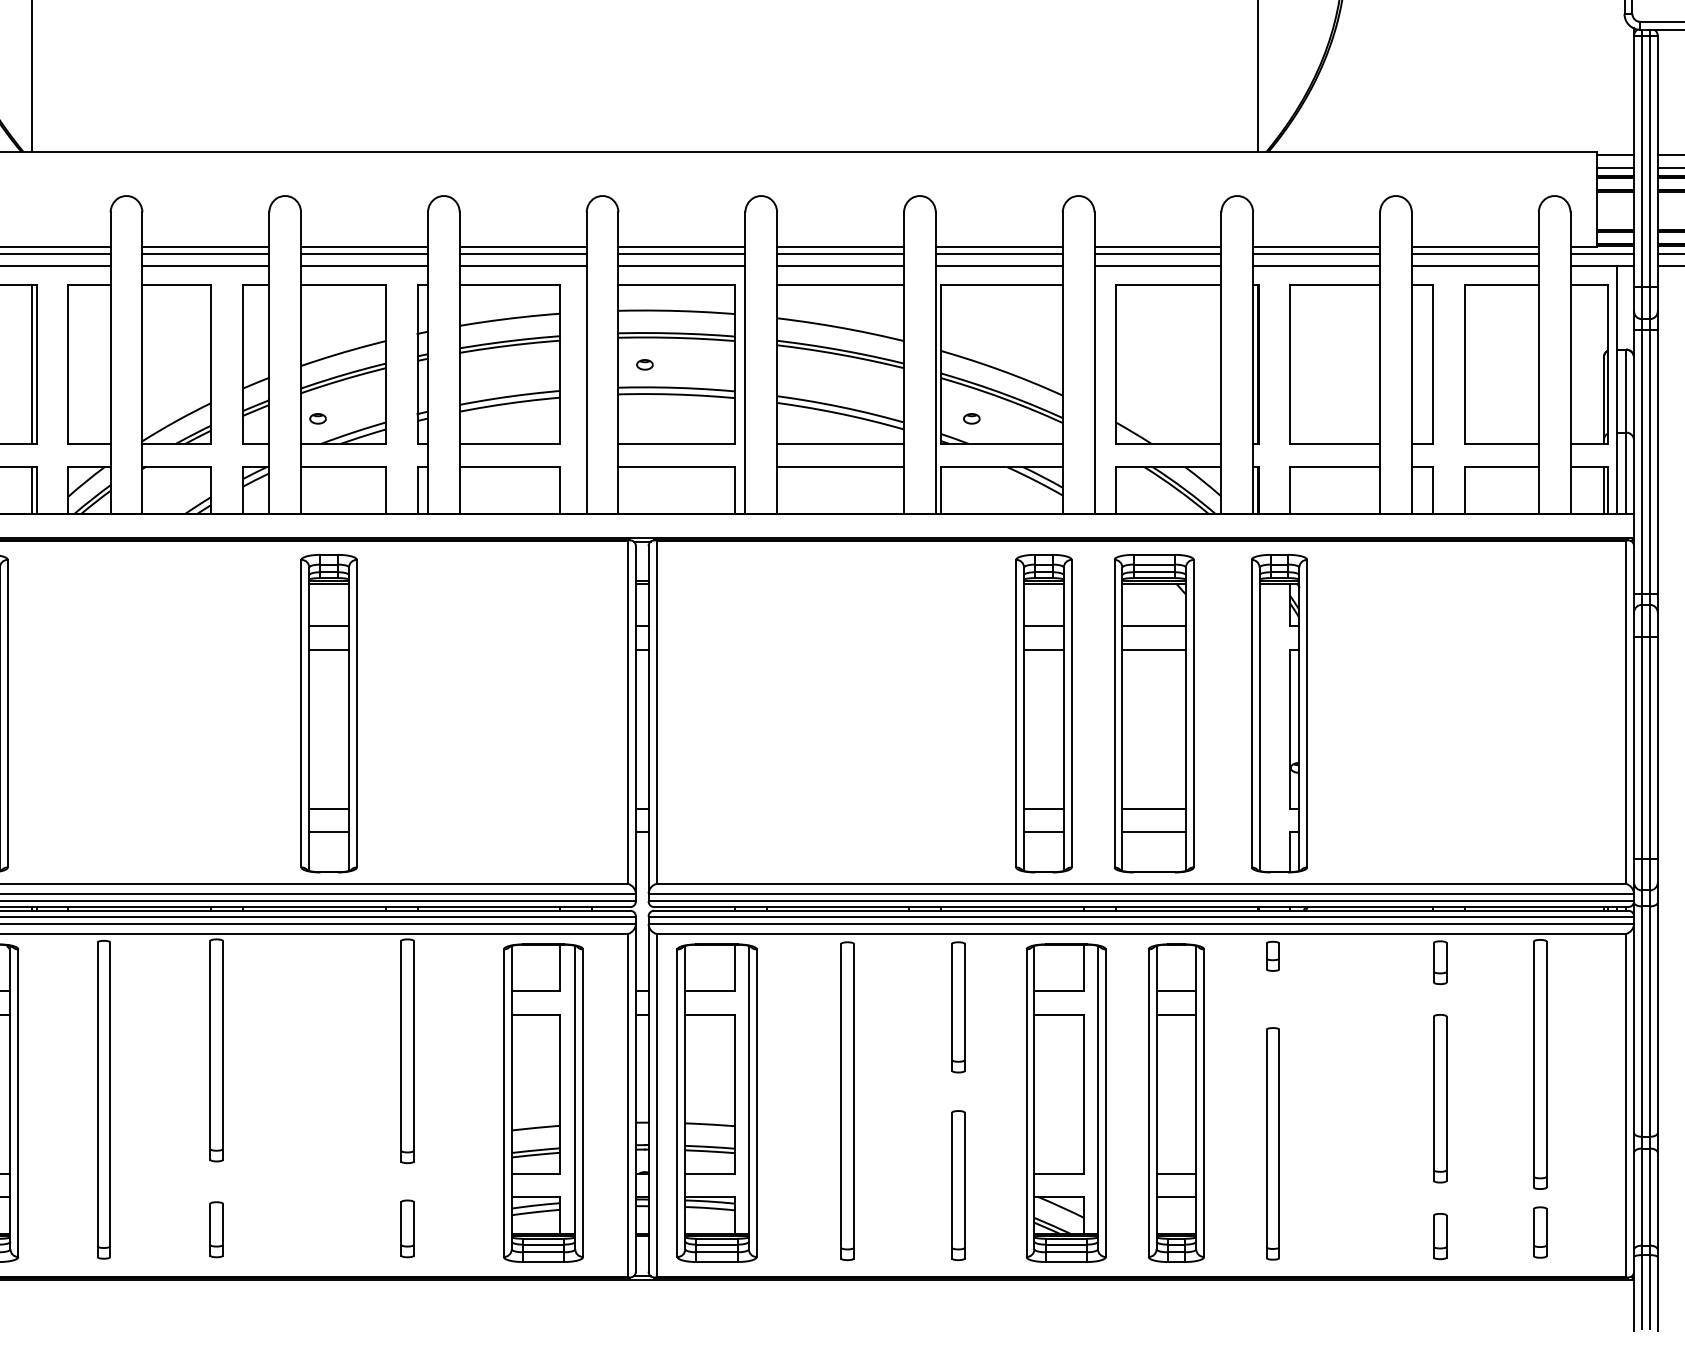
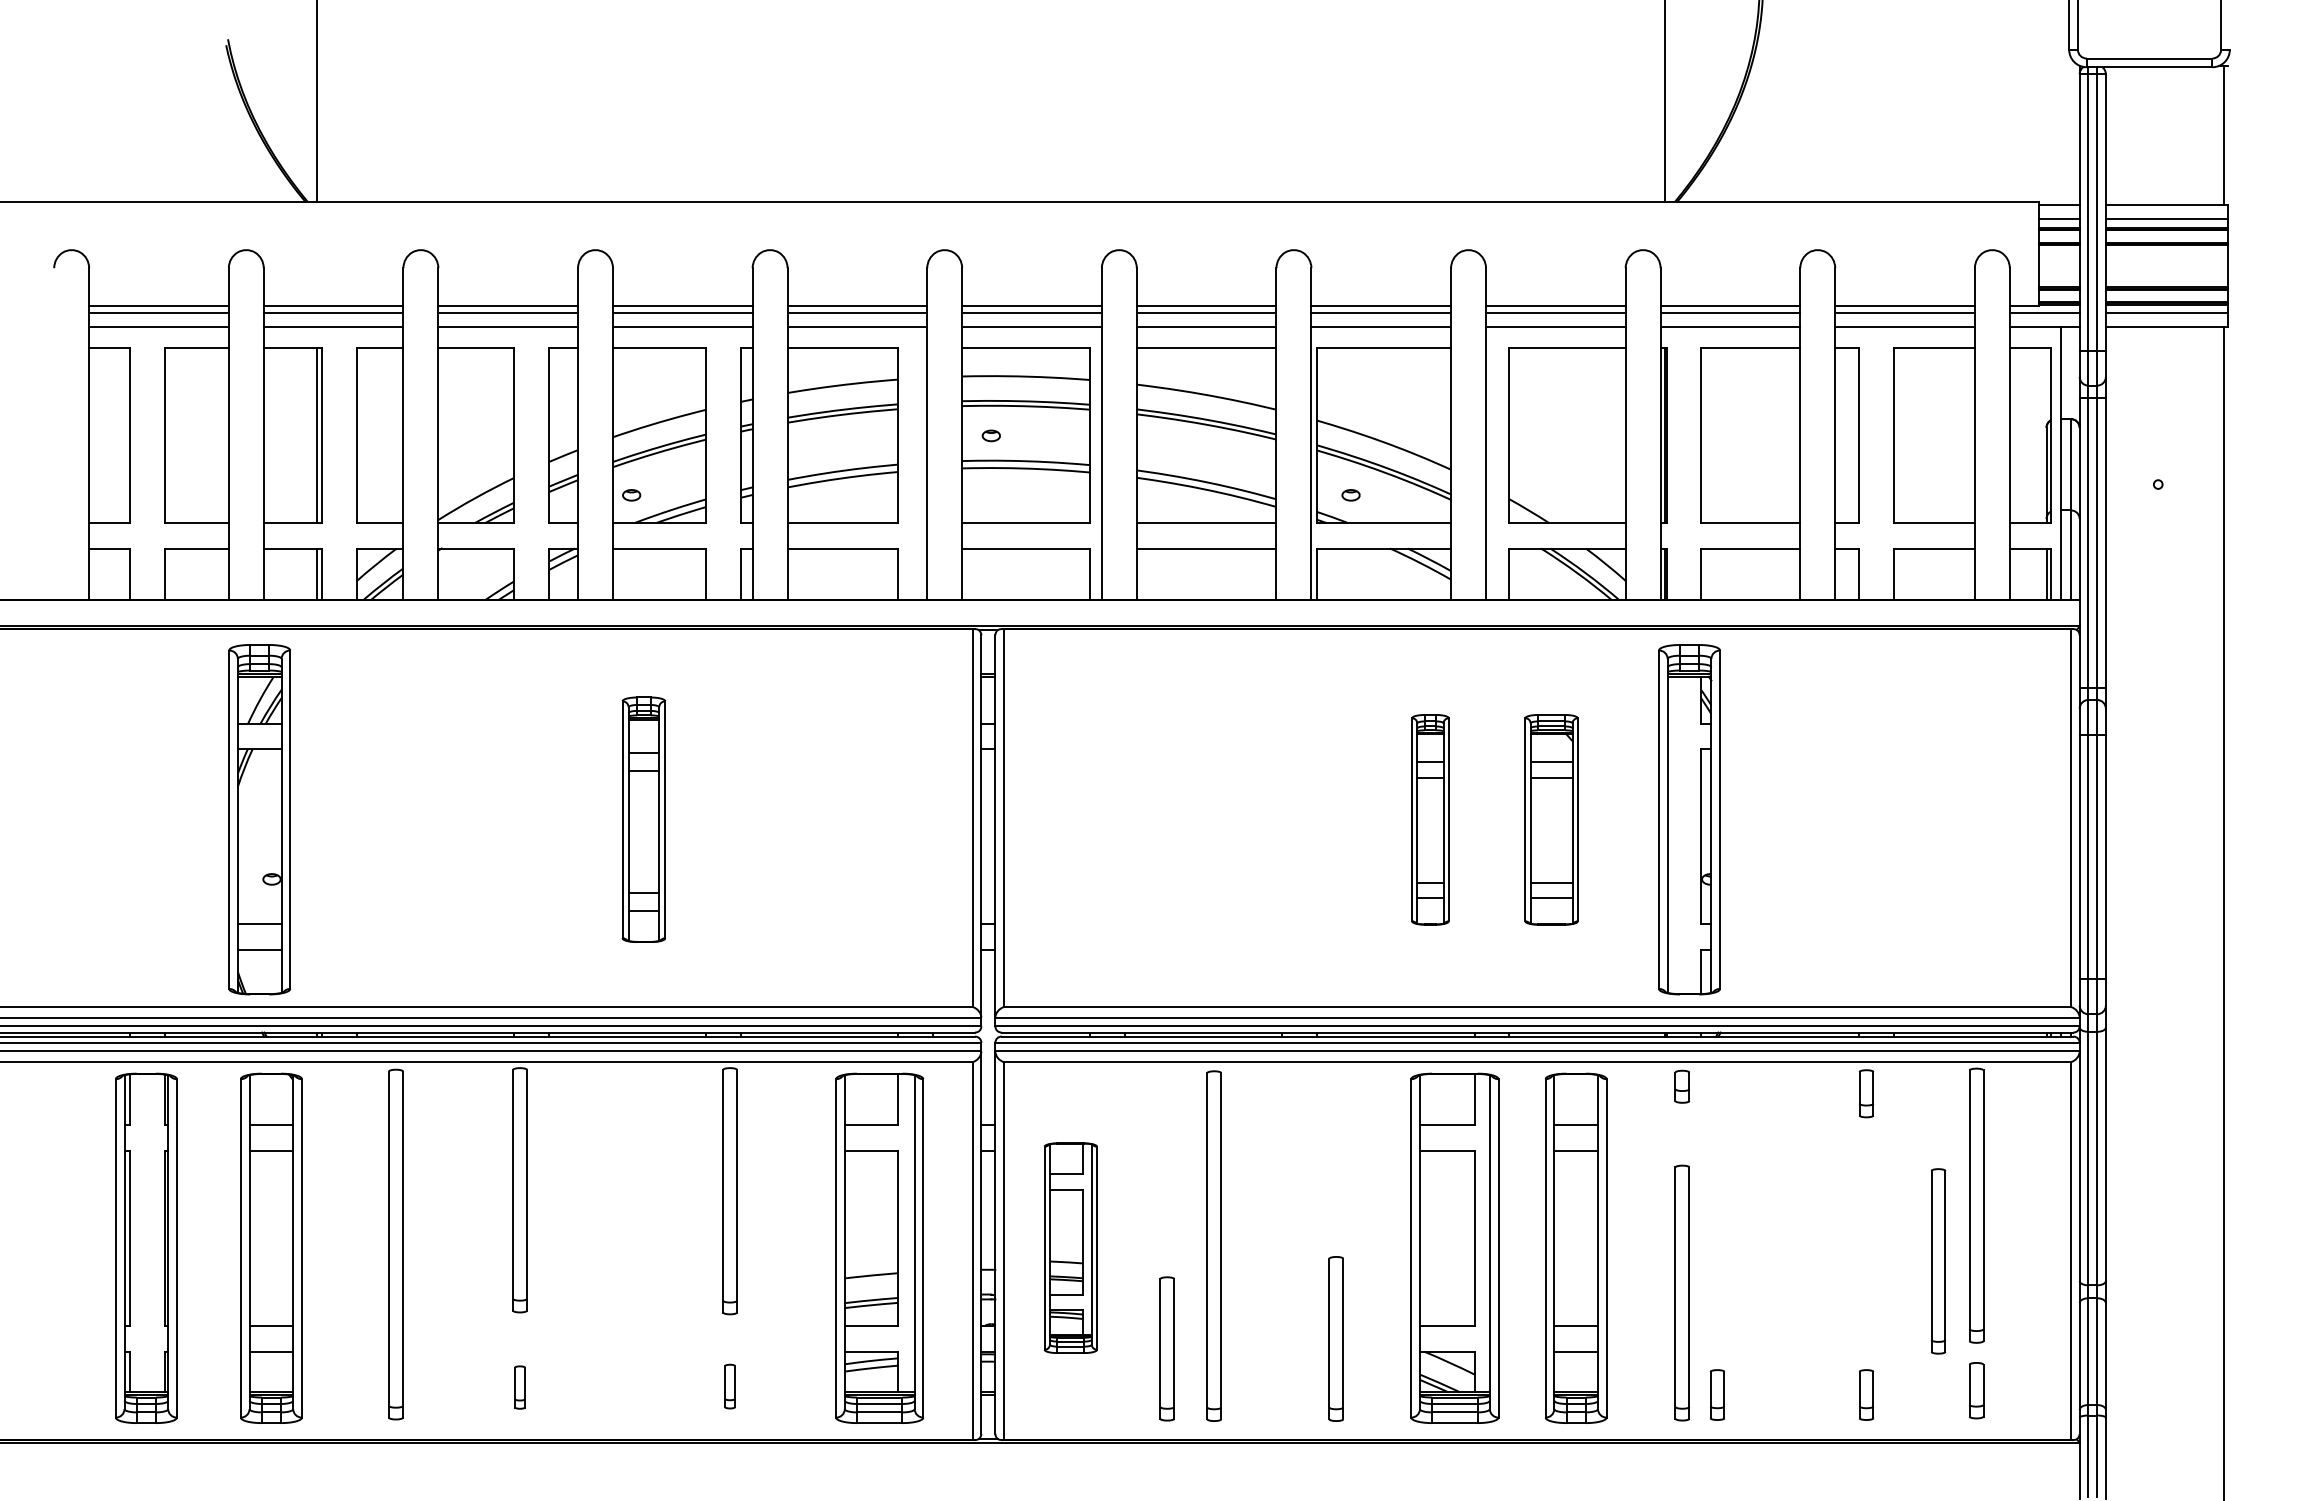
part: (328, 713) -> (643, 819), size x0.7
part: (1044, 713) -> (1430, 819), size x0.6
part: (1154, 713) -> (1551, 819), size x0.6
part: (957, 1007) -> (1166, 1348), moved
part: (1440, 1098) -> (1938, 1261), moved
part: (716, 1102) -> (1070, 1247), size x0.6
part: (406, 1228) -> (729, 1386), size x0.7
part: (216, 1229) -> (519, 1387), size x0.7
part: (1304, 1236) -> (1717, 1394), added

